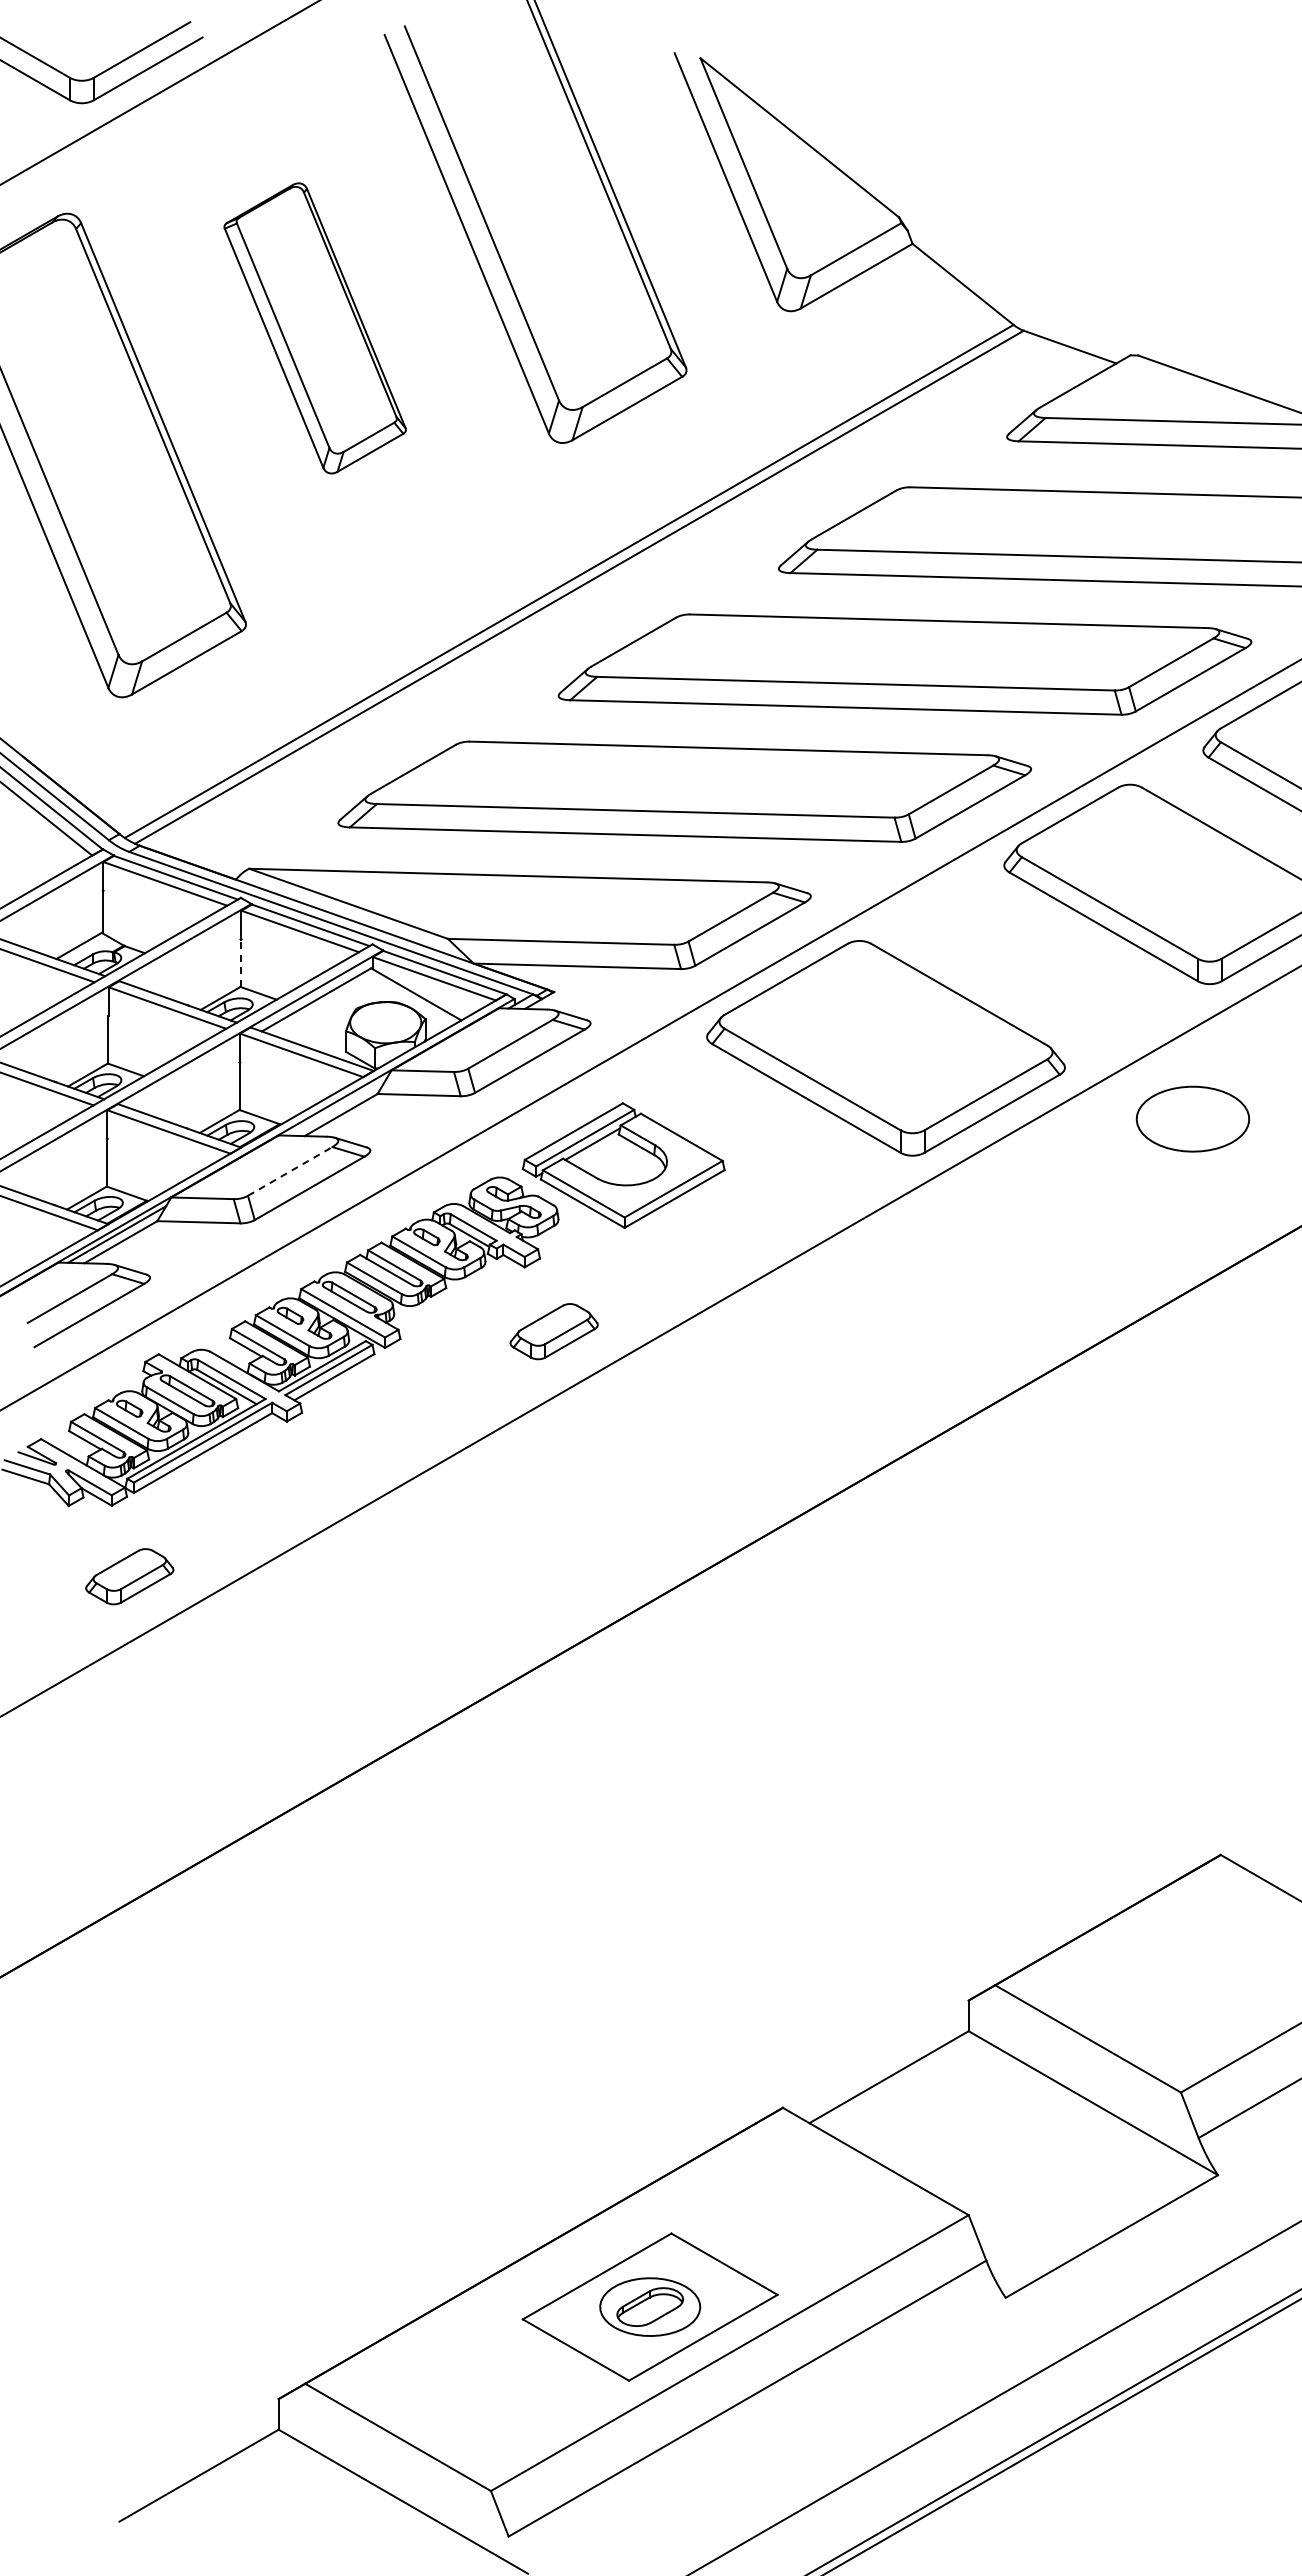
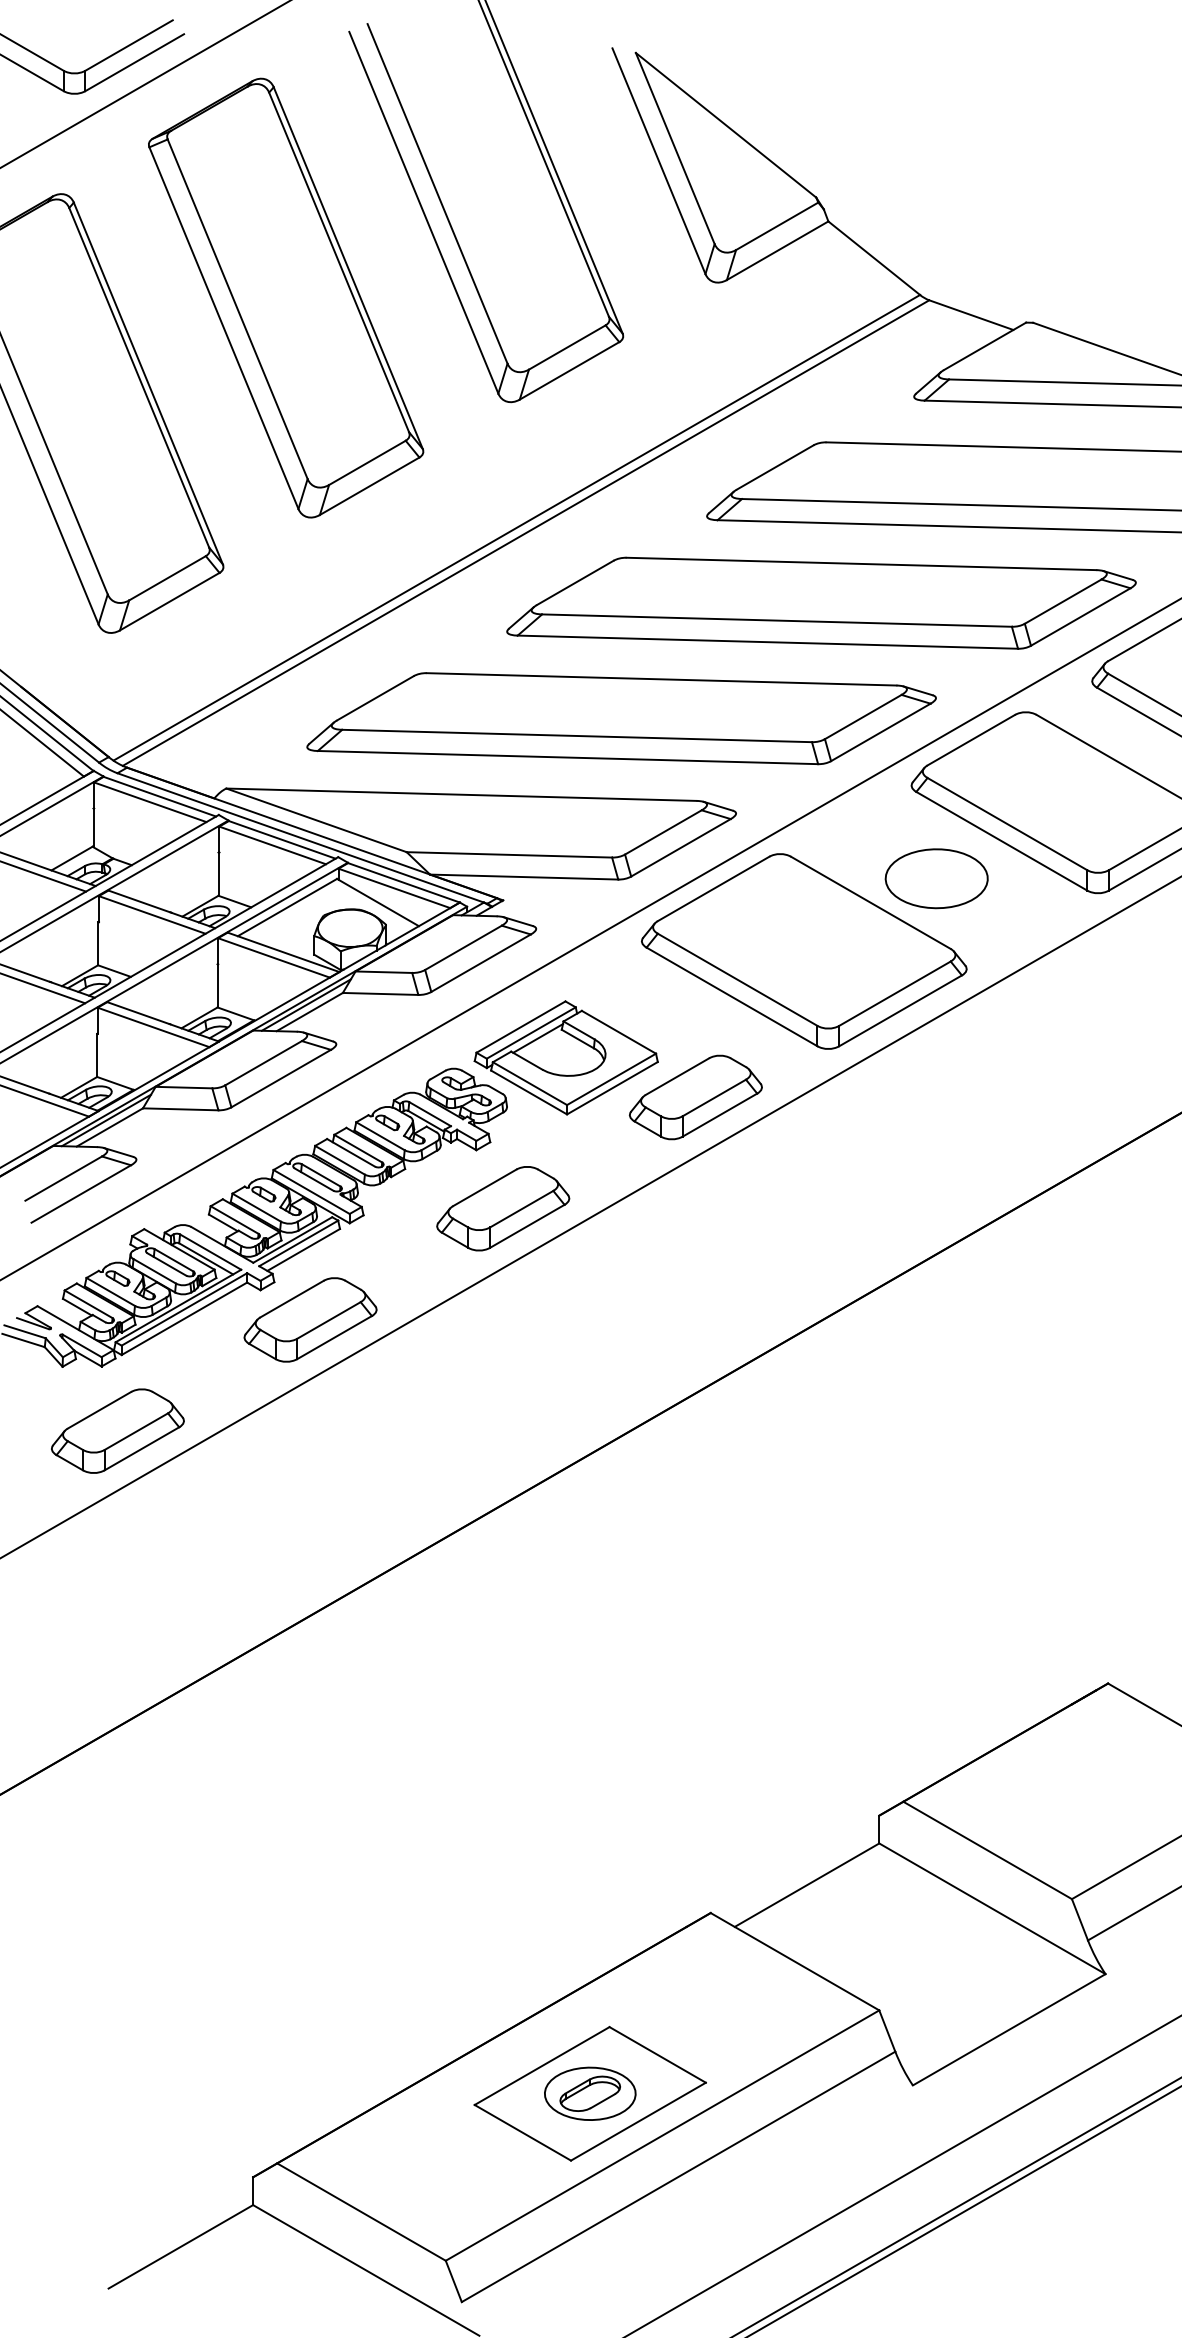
part: (315, 328) -> (286, 298), size x1.67
line: (240, 963) -> (218, 874), dashed -> solid
line: (337, 1107) -> (306, 1005), added
part: (1192, 1118) -> (936, 878), moved
line: (290, 1171) -> (263, 1063), dashed -> solid
part: (766, 1209) -> (695, 1097), added
part: (553, 1331) -> (502, 1208), size x1.67
part: (341, 1454) -> (310, 1320), added
part: (129, 1576) -> (117, 1430), size x1.67

